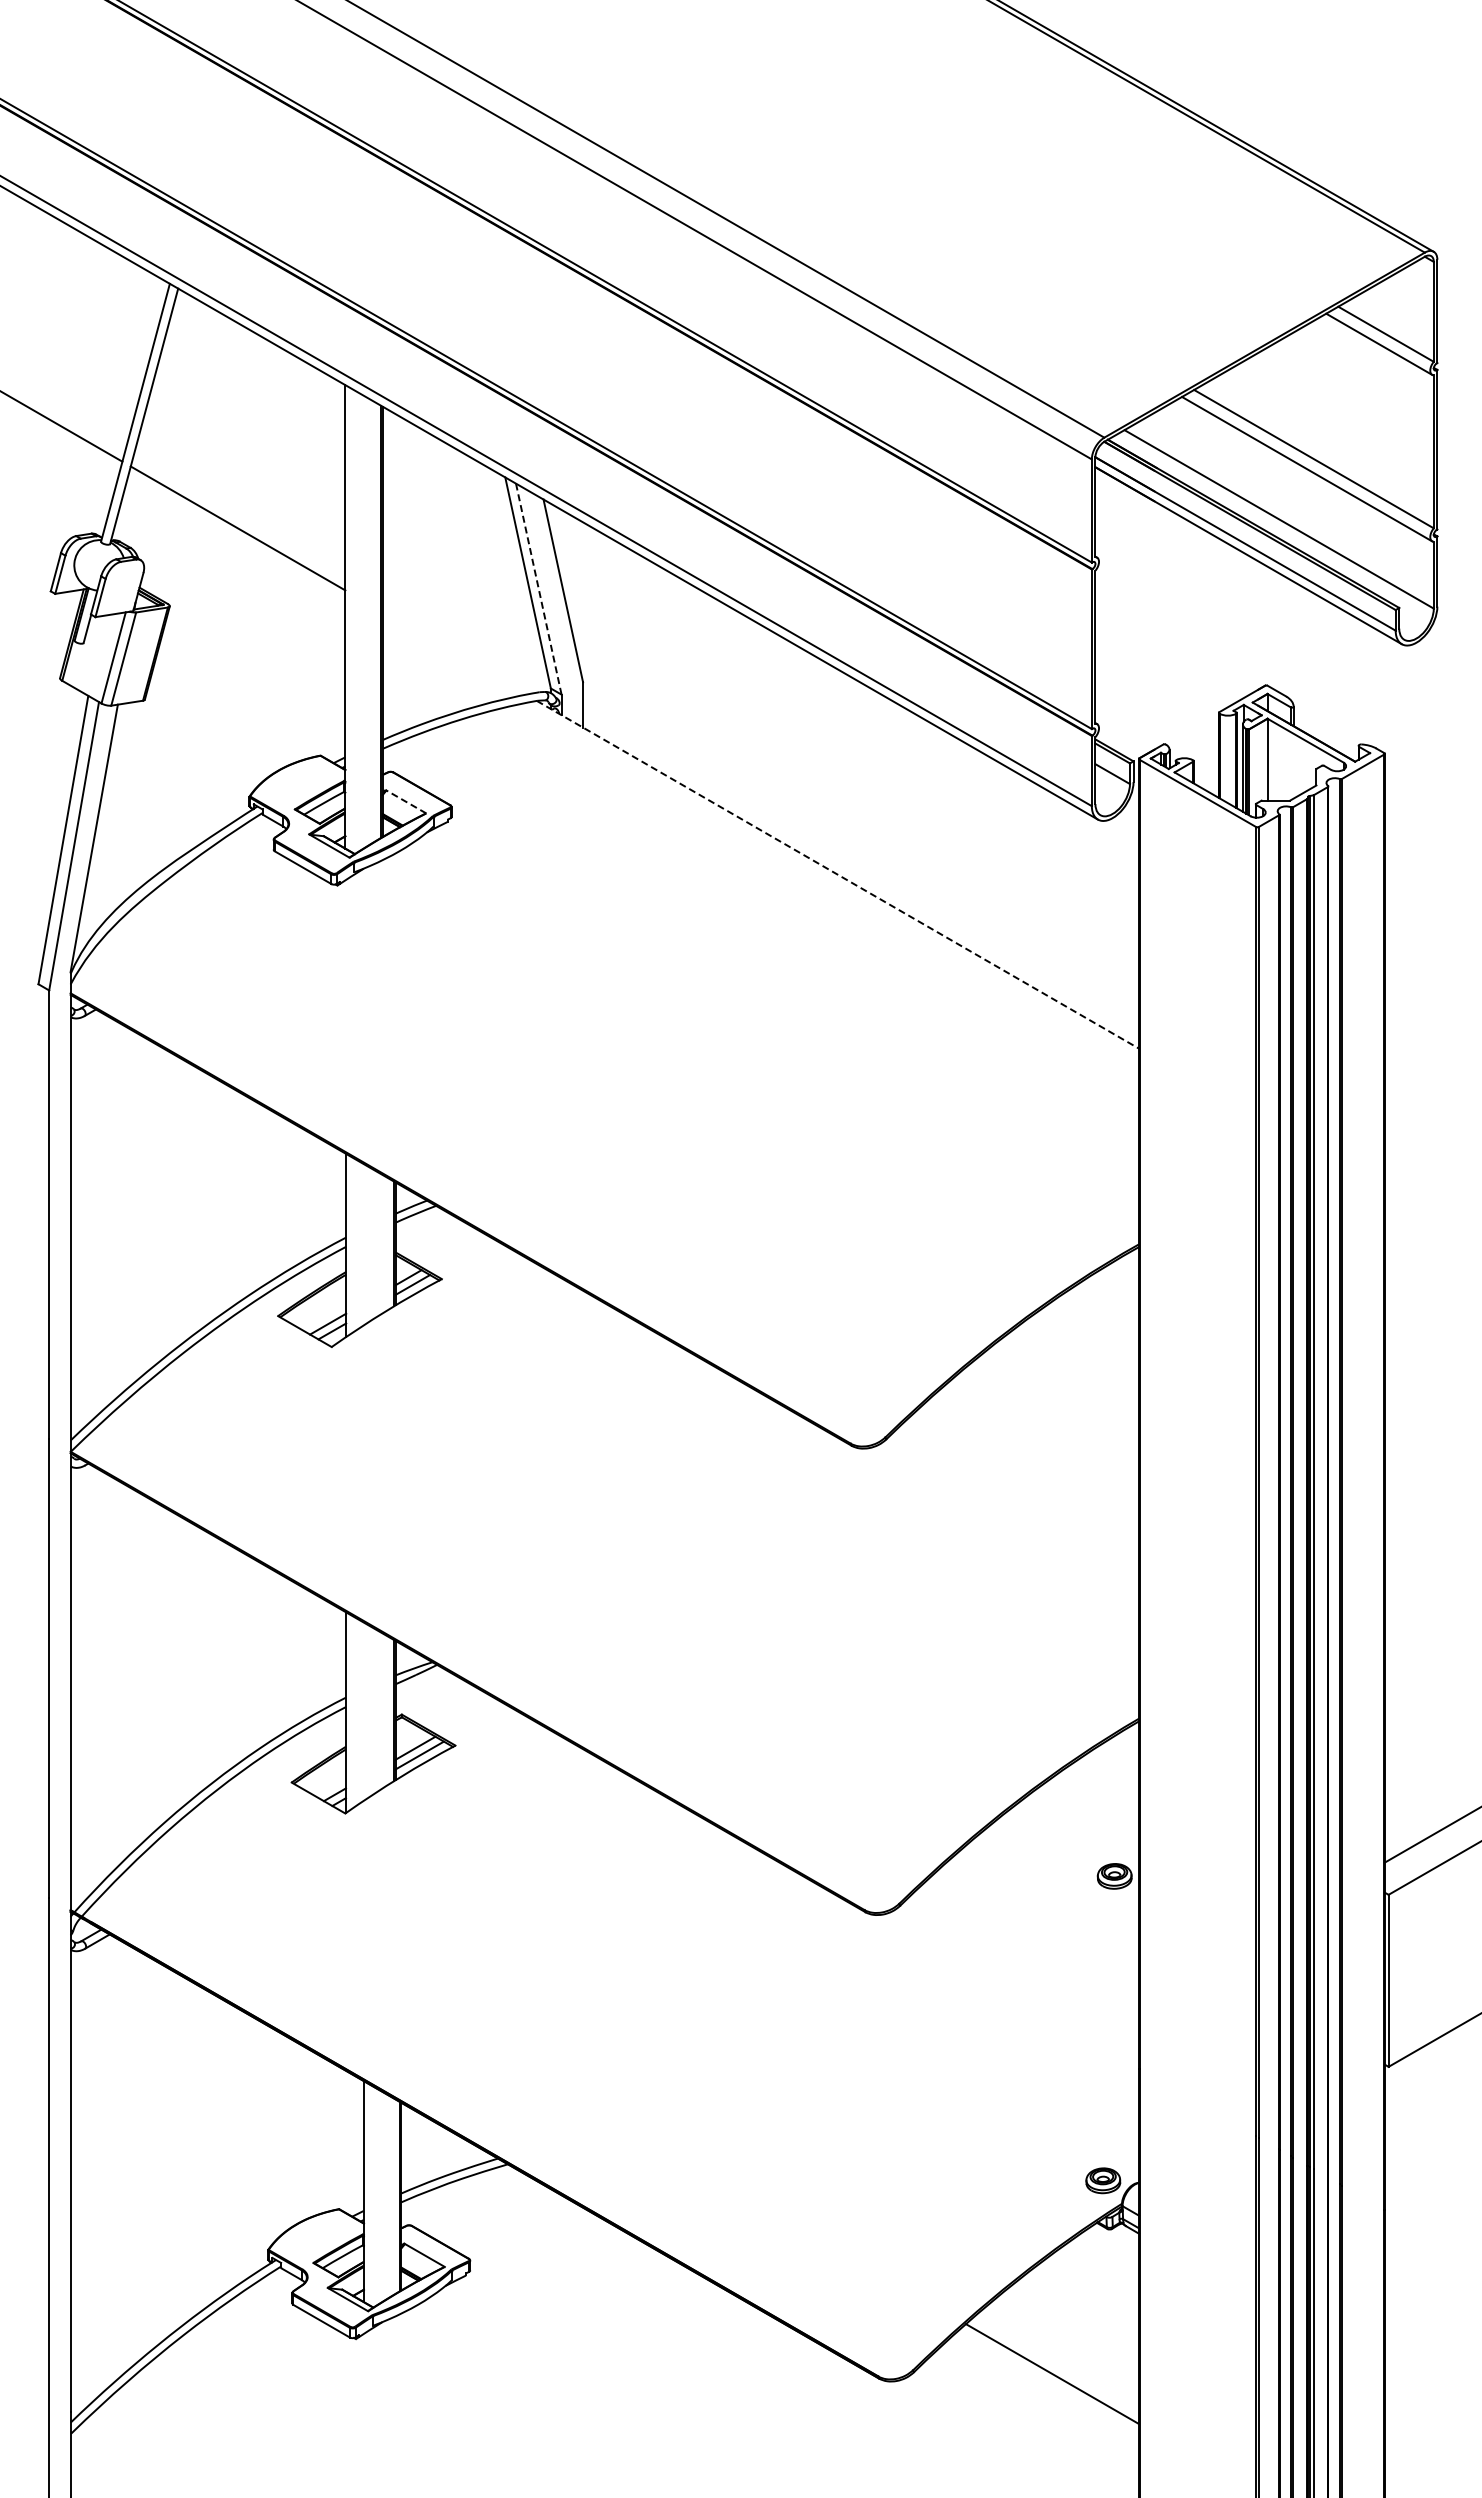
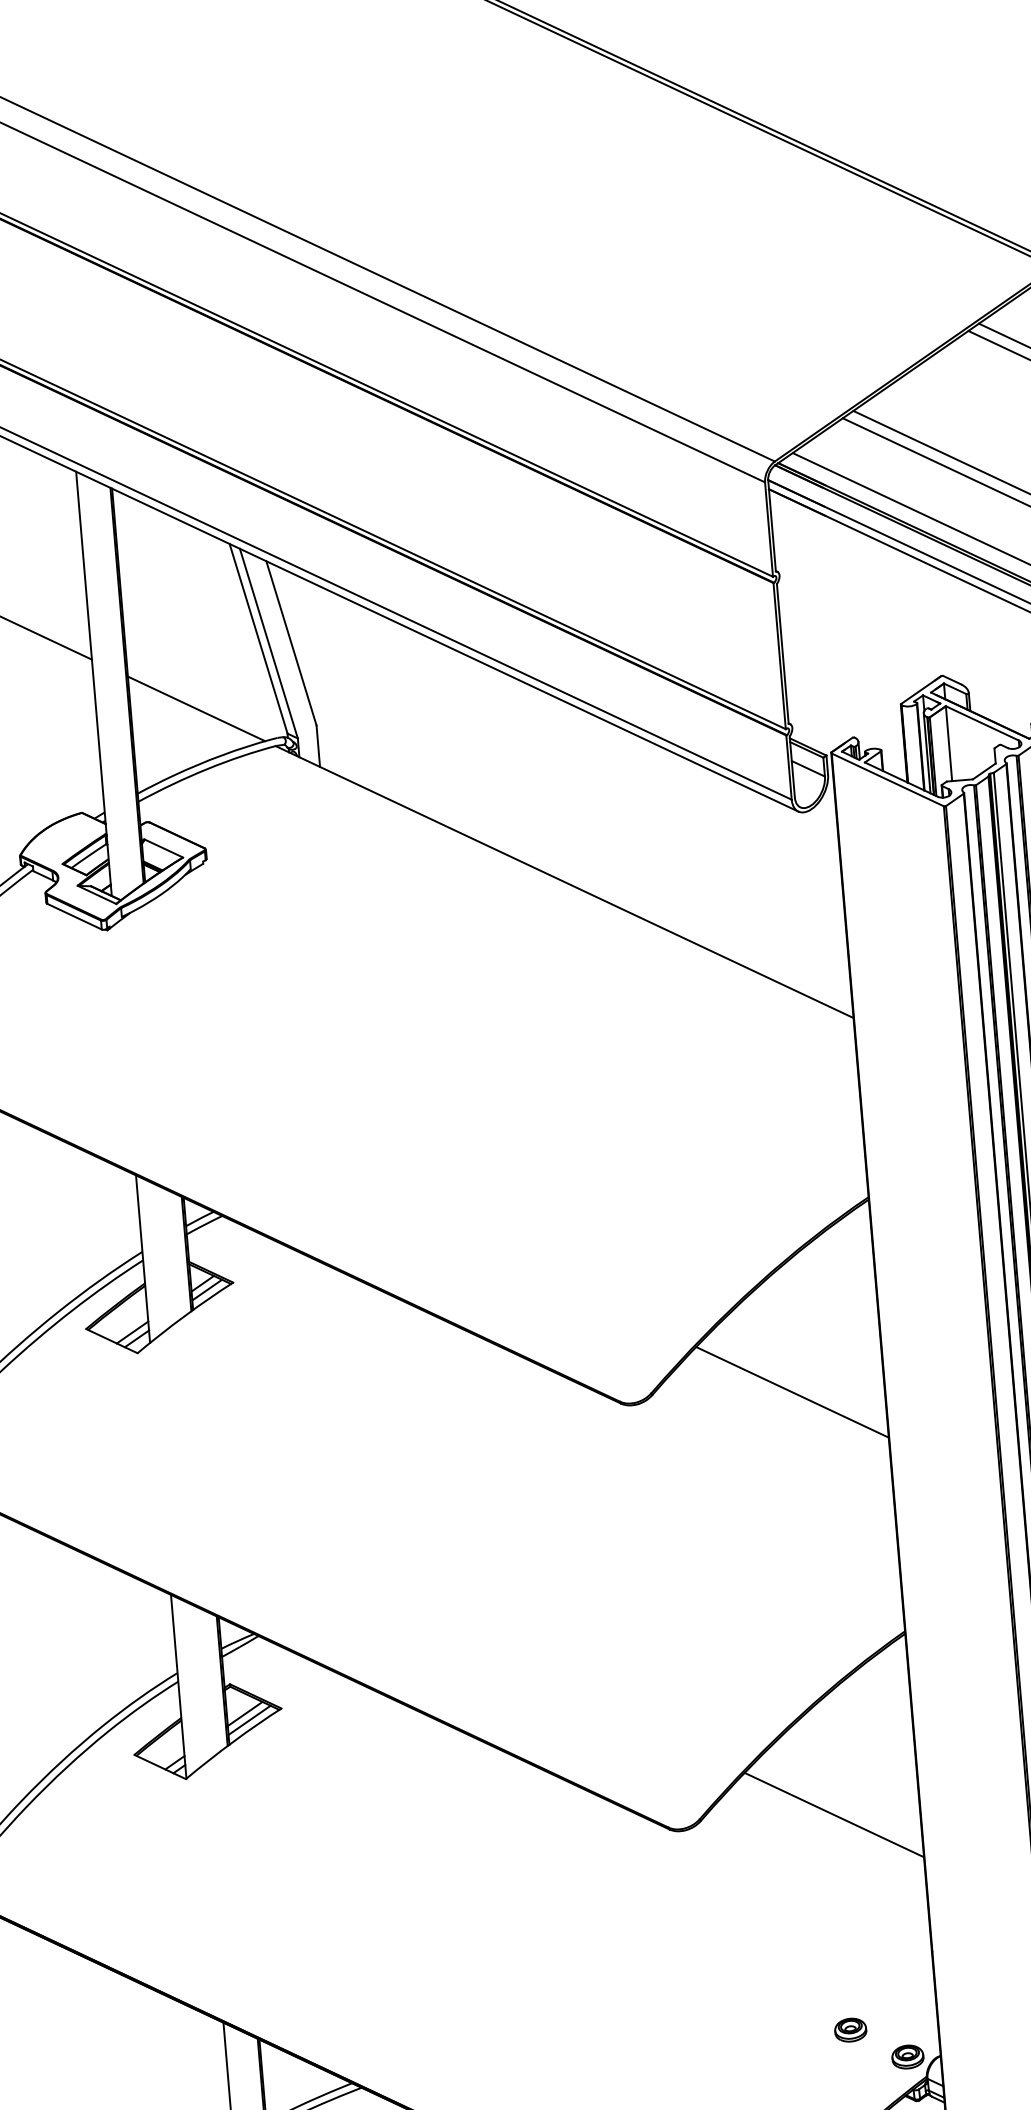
line: (538, 589) -> (268, 643), dashed -> solid
line: (454, 653) -> (196, 709), added
line: (405, 801) -> (163, 848), dashed -> solid
line: (837, 874) -> (564, 881), dashed -> solid
line: (1038, 1449) -> (792, 1392), added
part: (1114, 1876) -> (850, 2030), moved
line: (1045, 1911) -> (834, 1815), added

